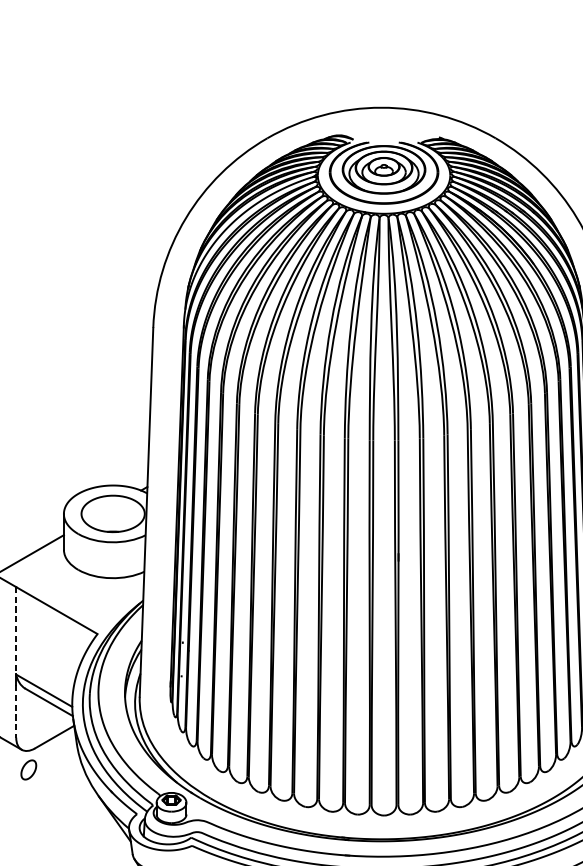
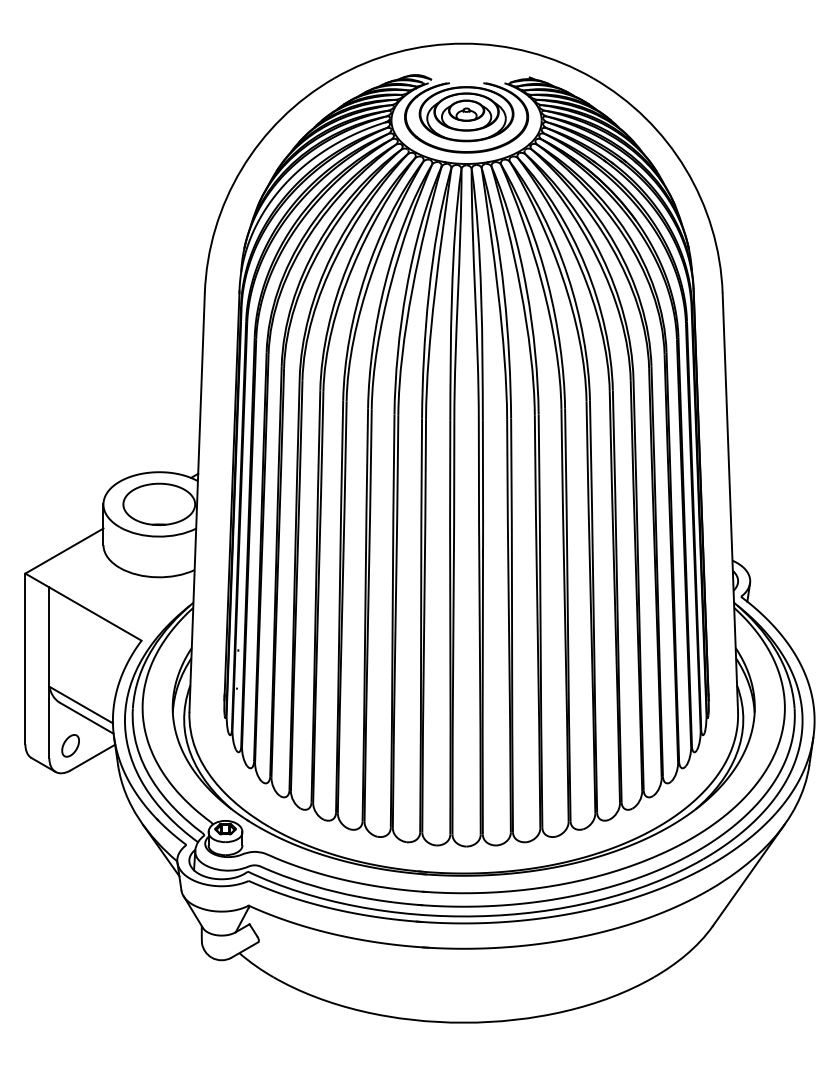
line: (16, 630) -> (49, 636), dashed -> solid
line: (16, 711) -> (49, 728), dashed -> solid
part: (28, 769) -> (70, 745), moved

